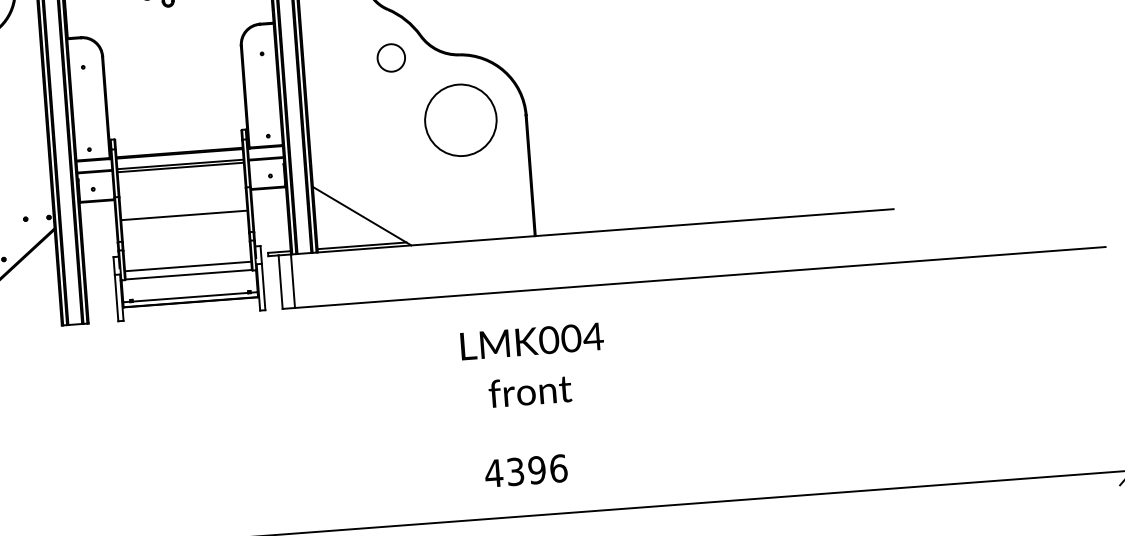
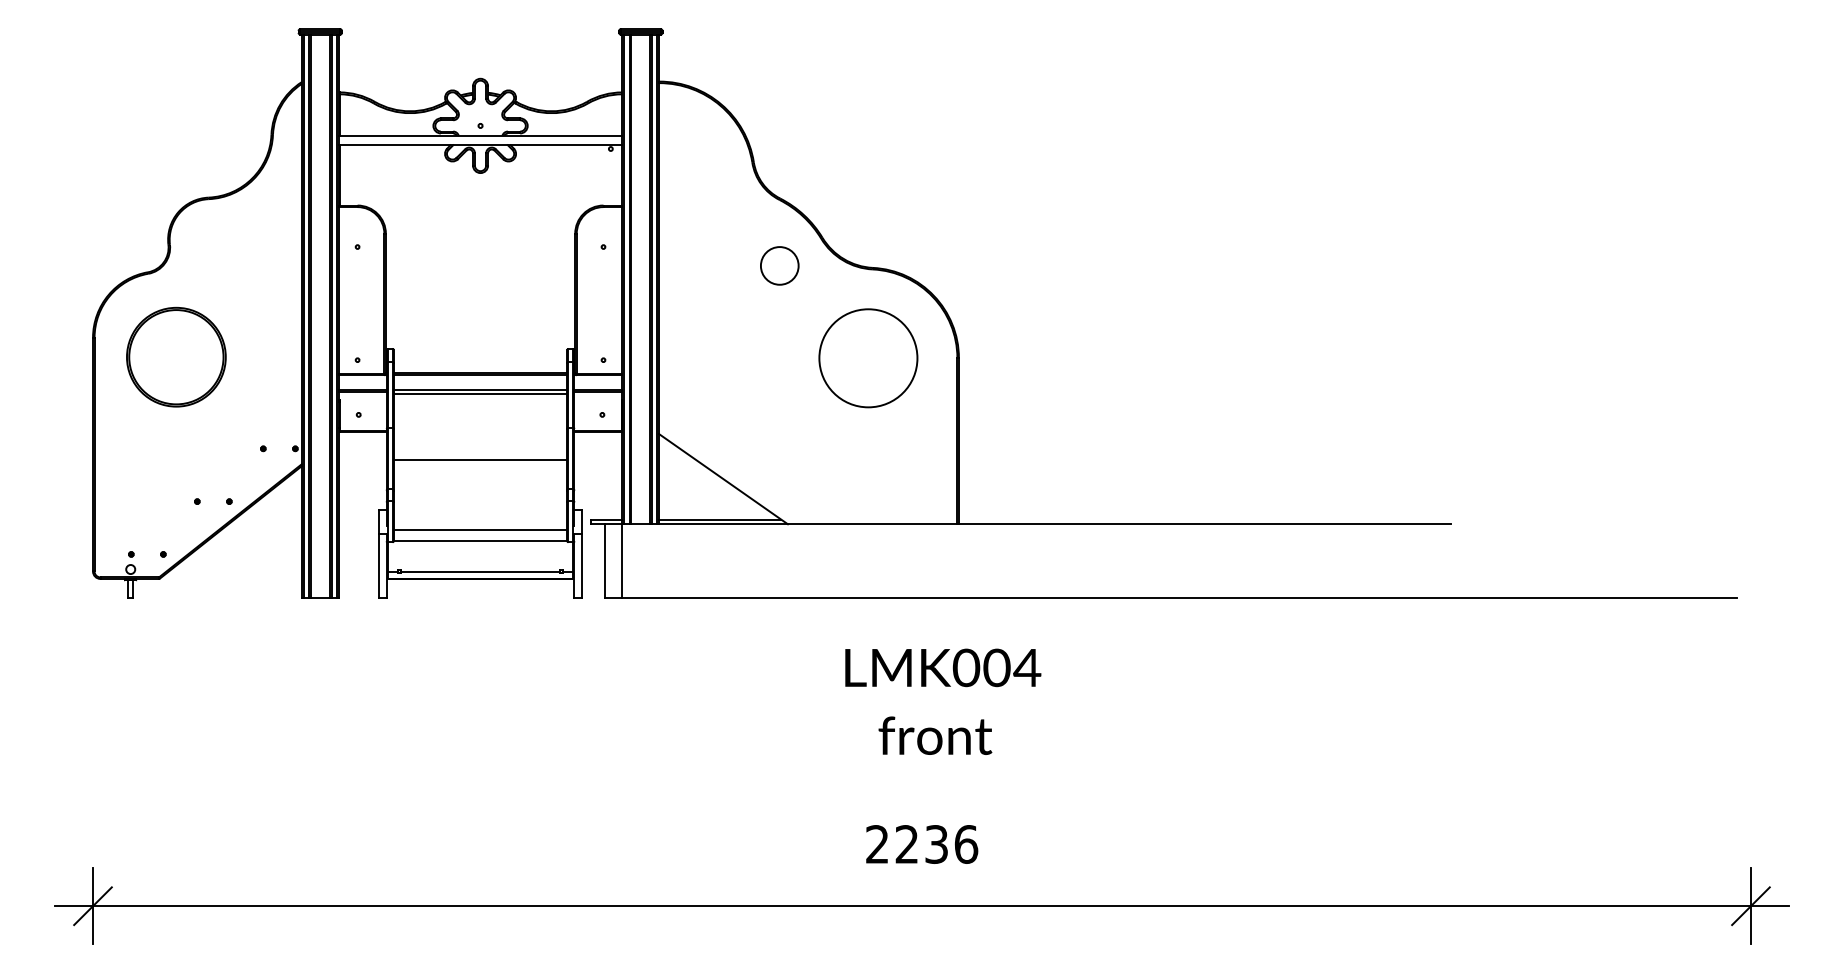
text: (515, 471) -> (906, 844), 4396 -> 2236

